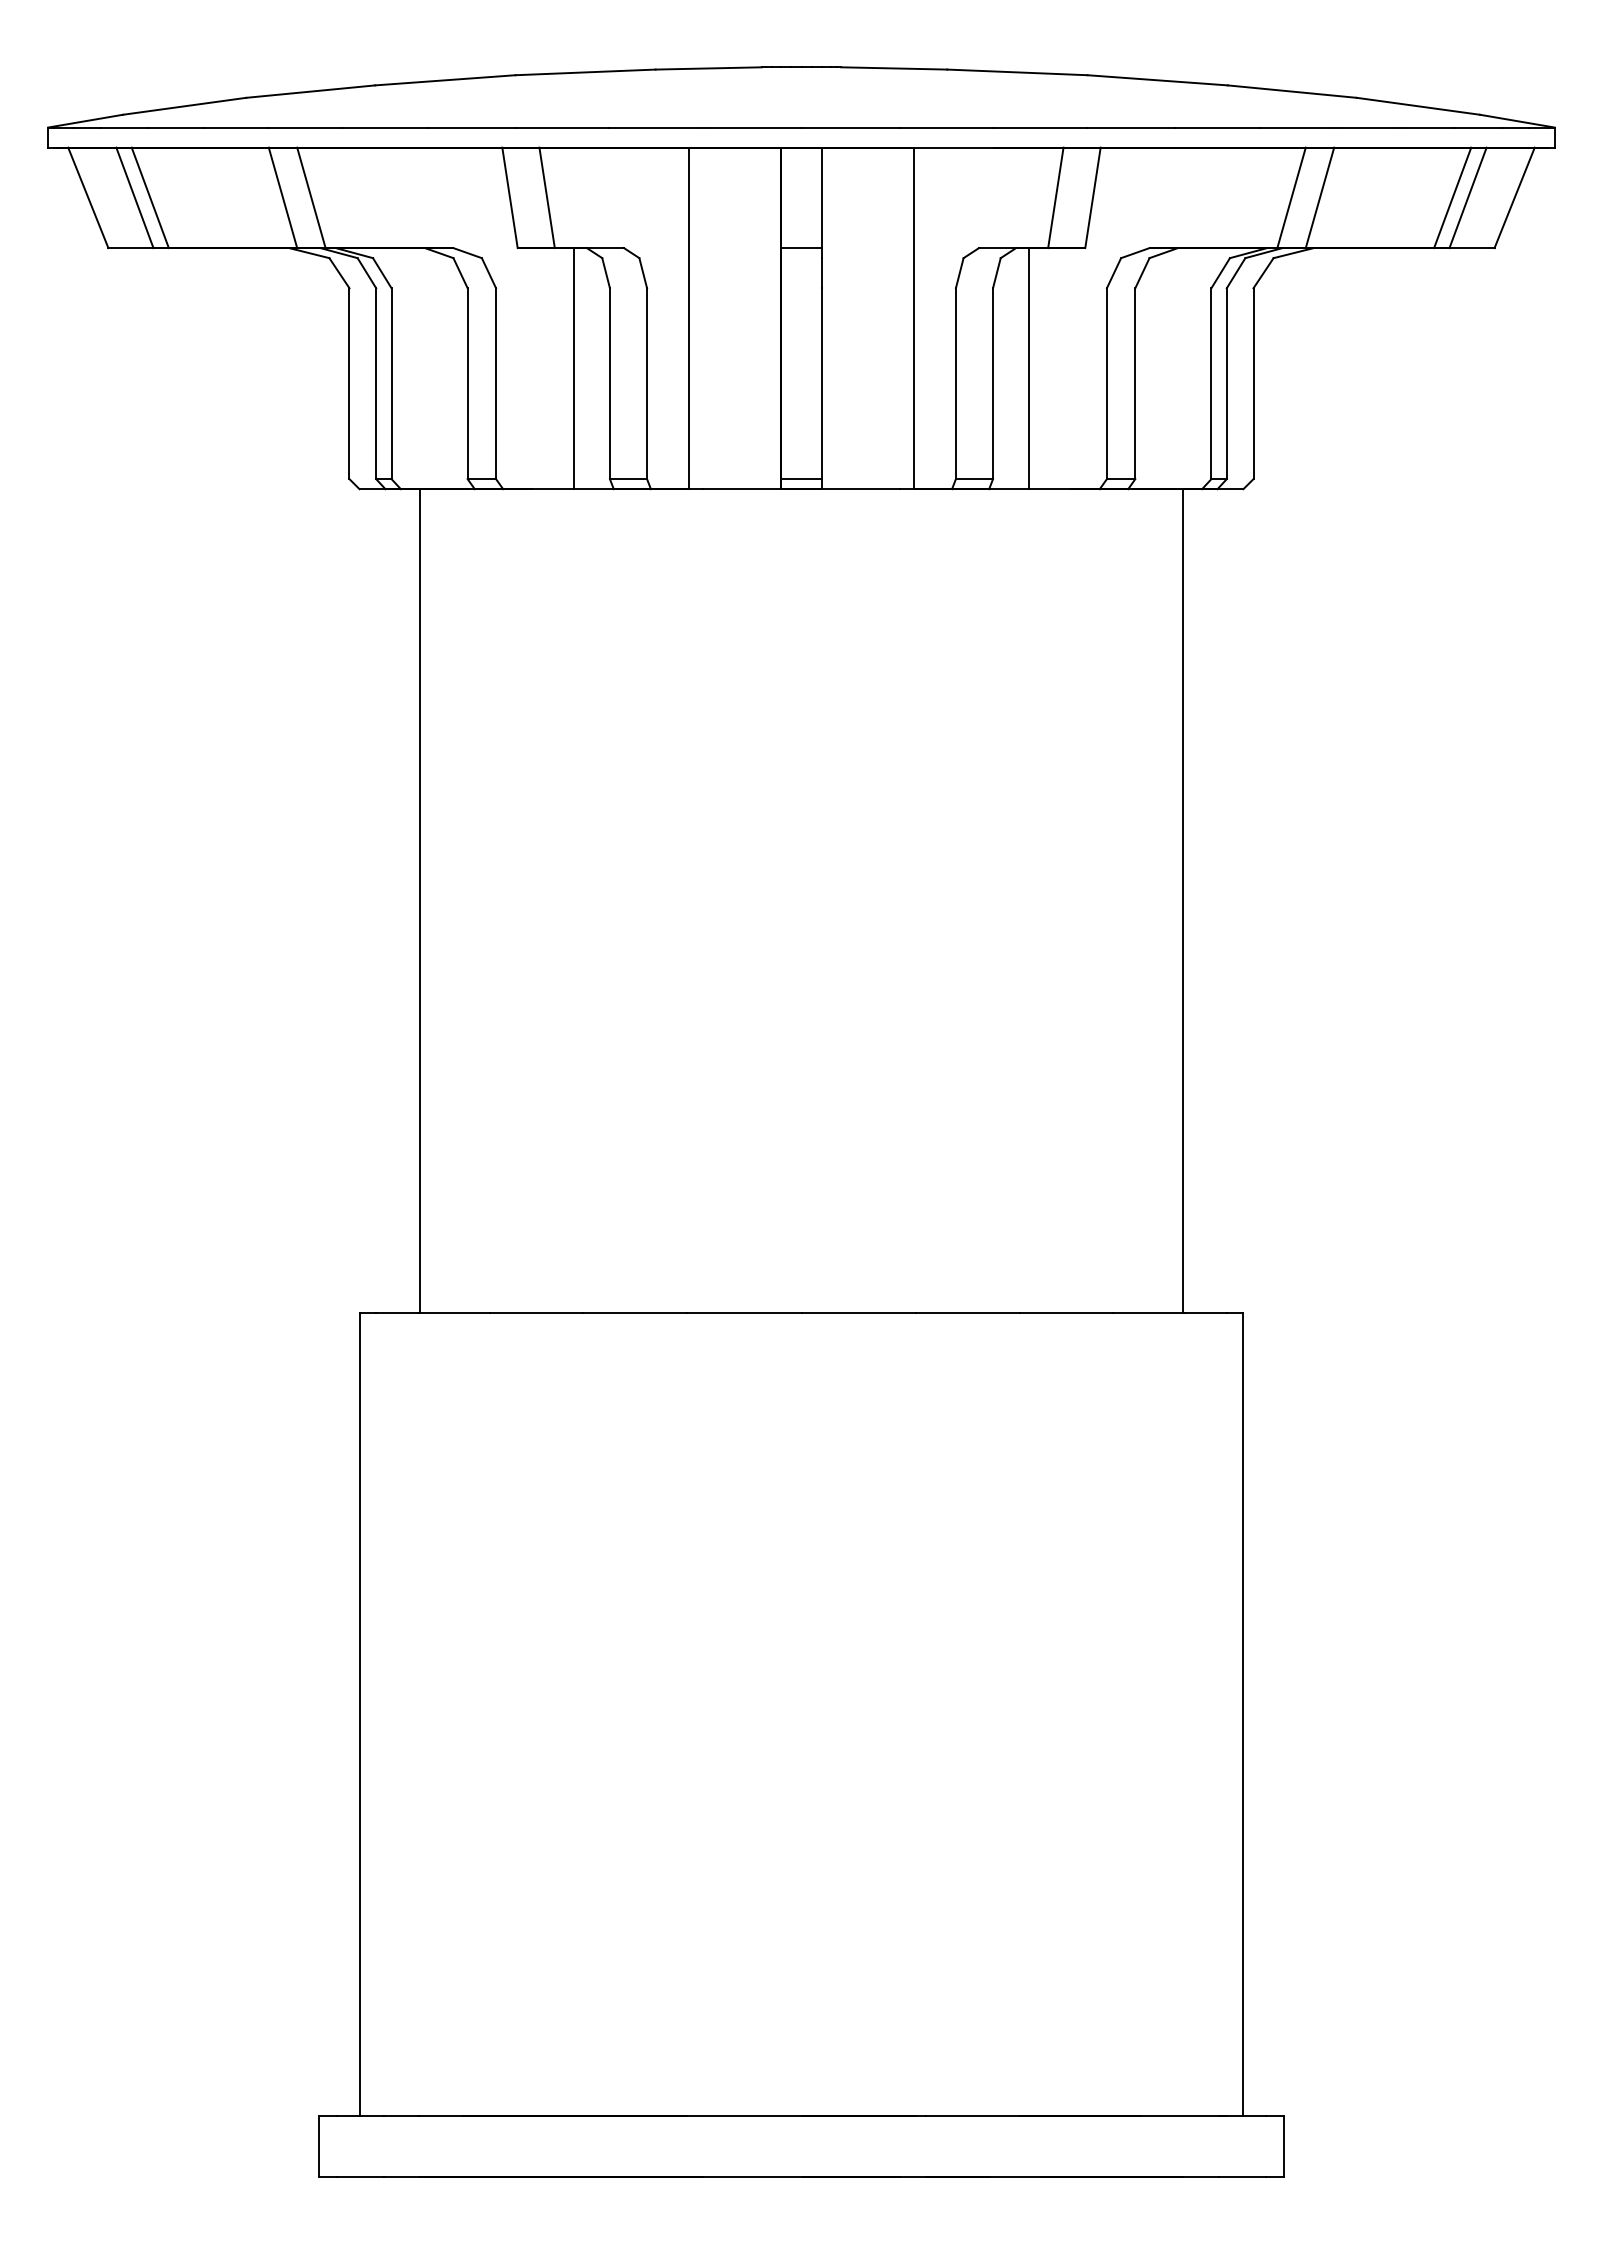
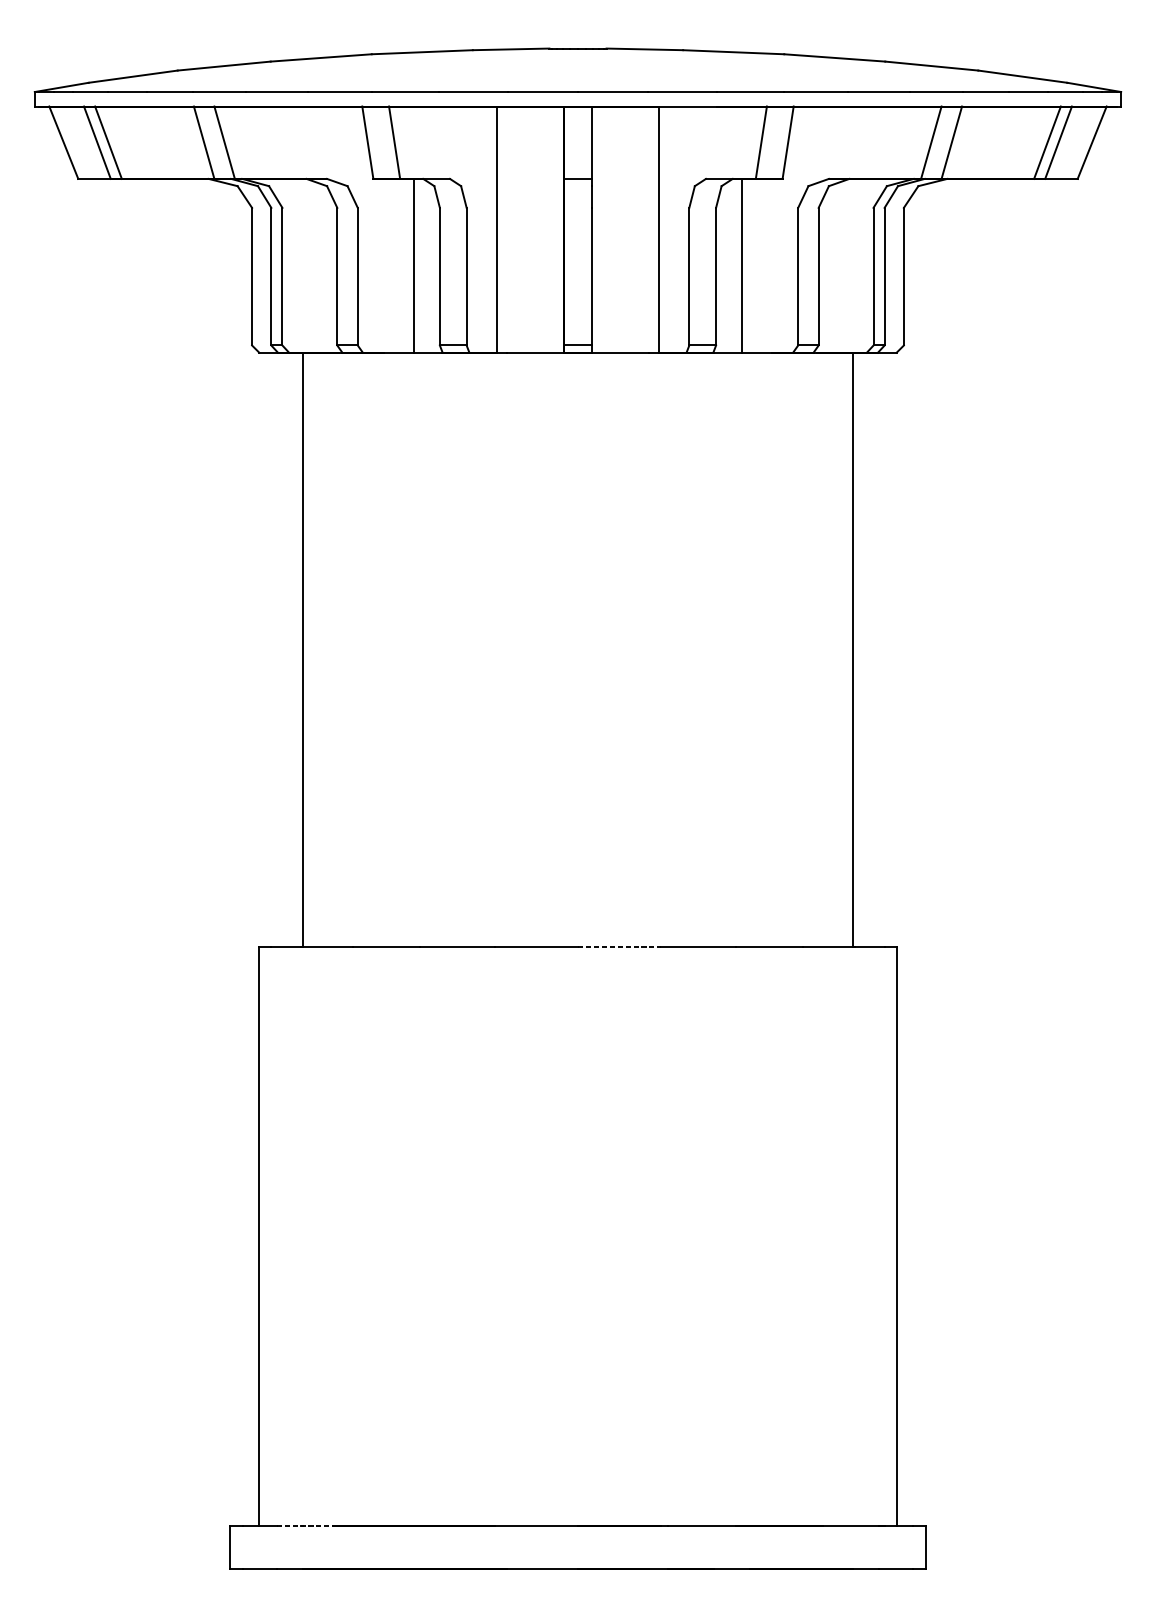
line: (859, 1312) -> (619, 946), solid -> dashed
line: (423, 2116) -> (305, 1526), solid -> dashed

